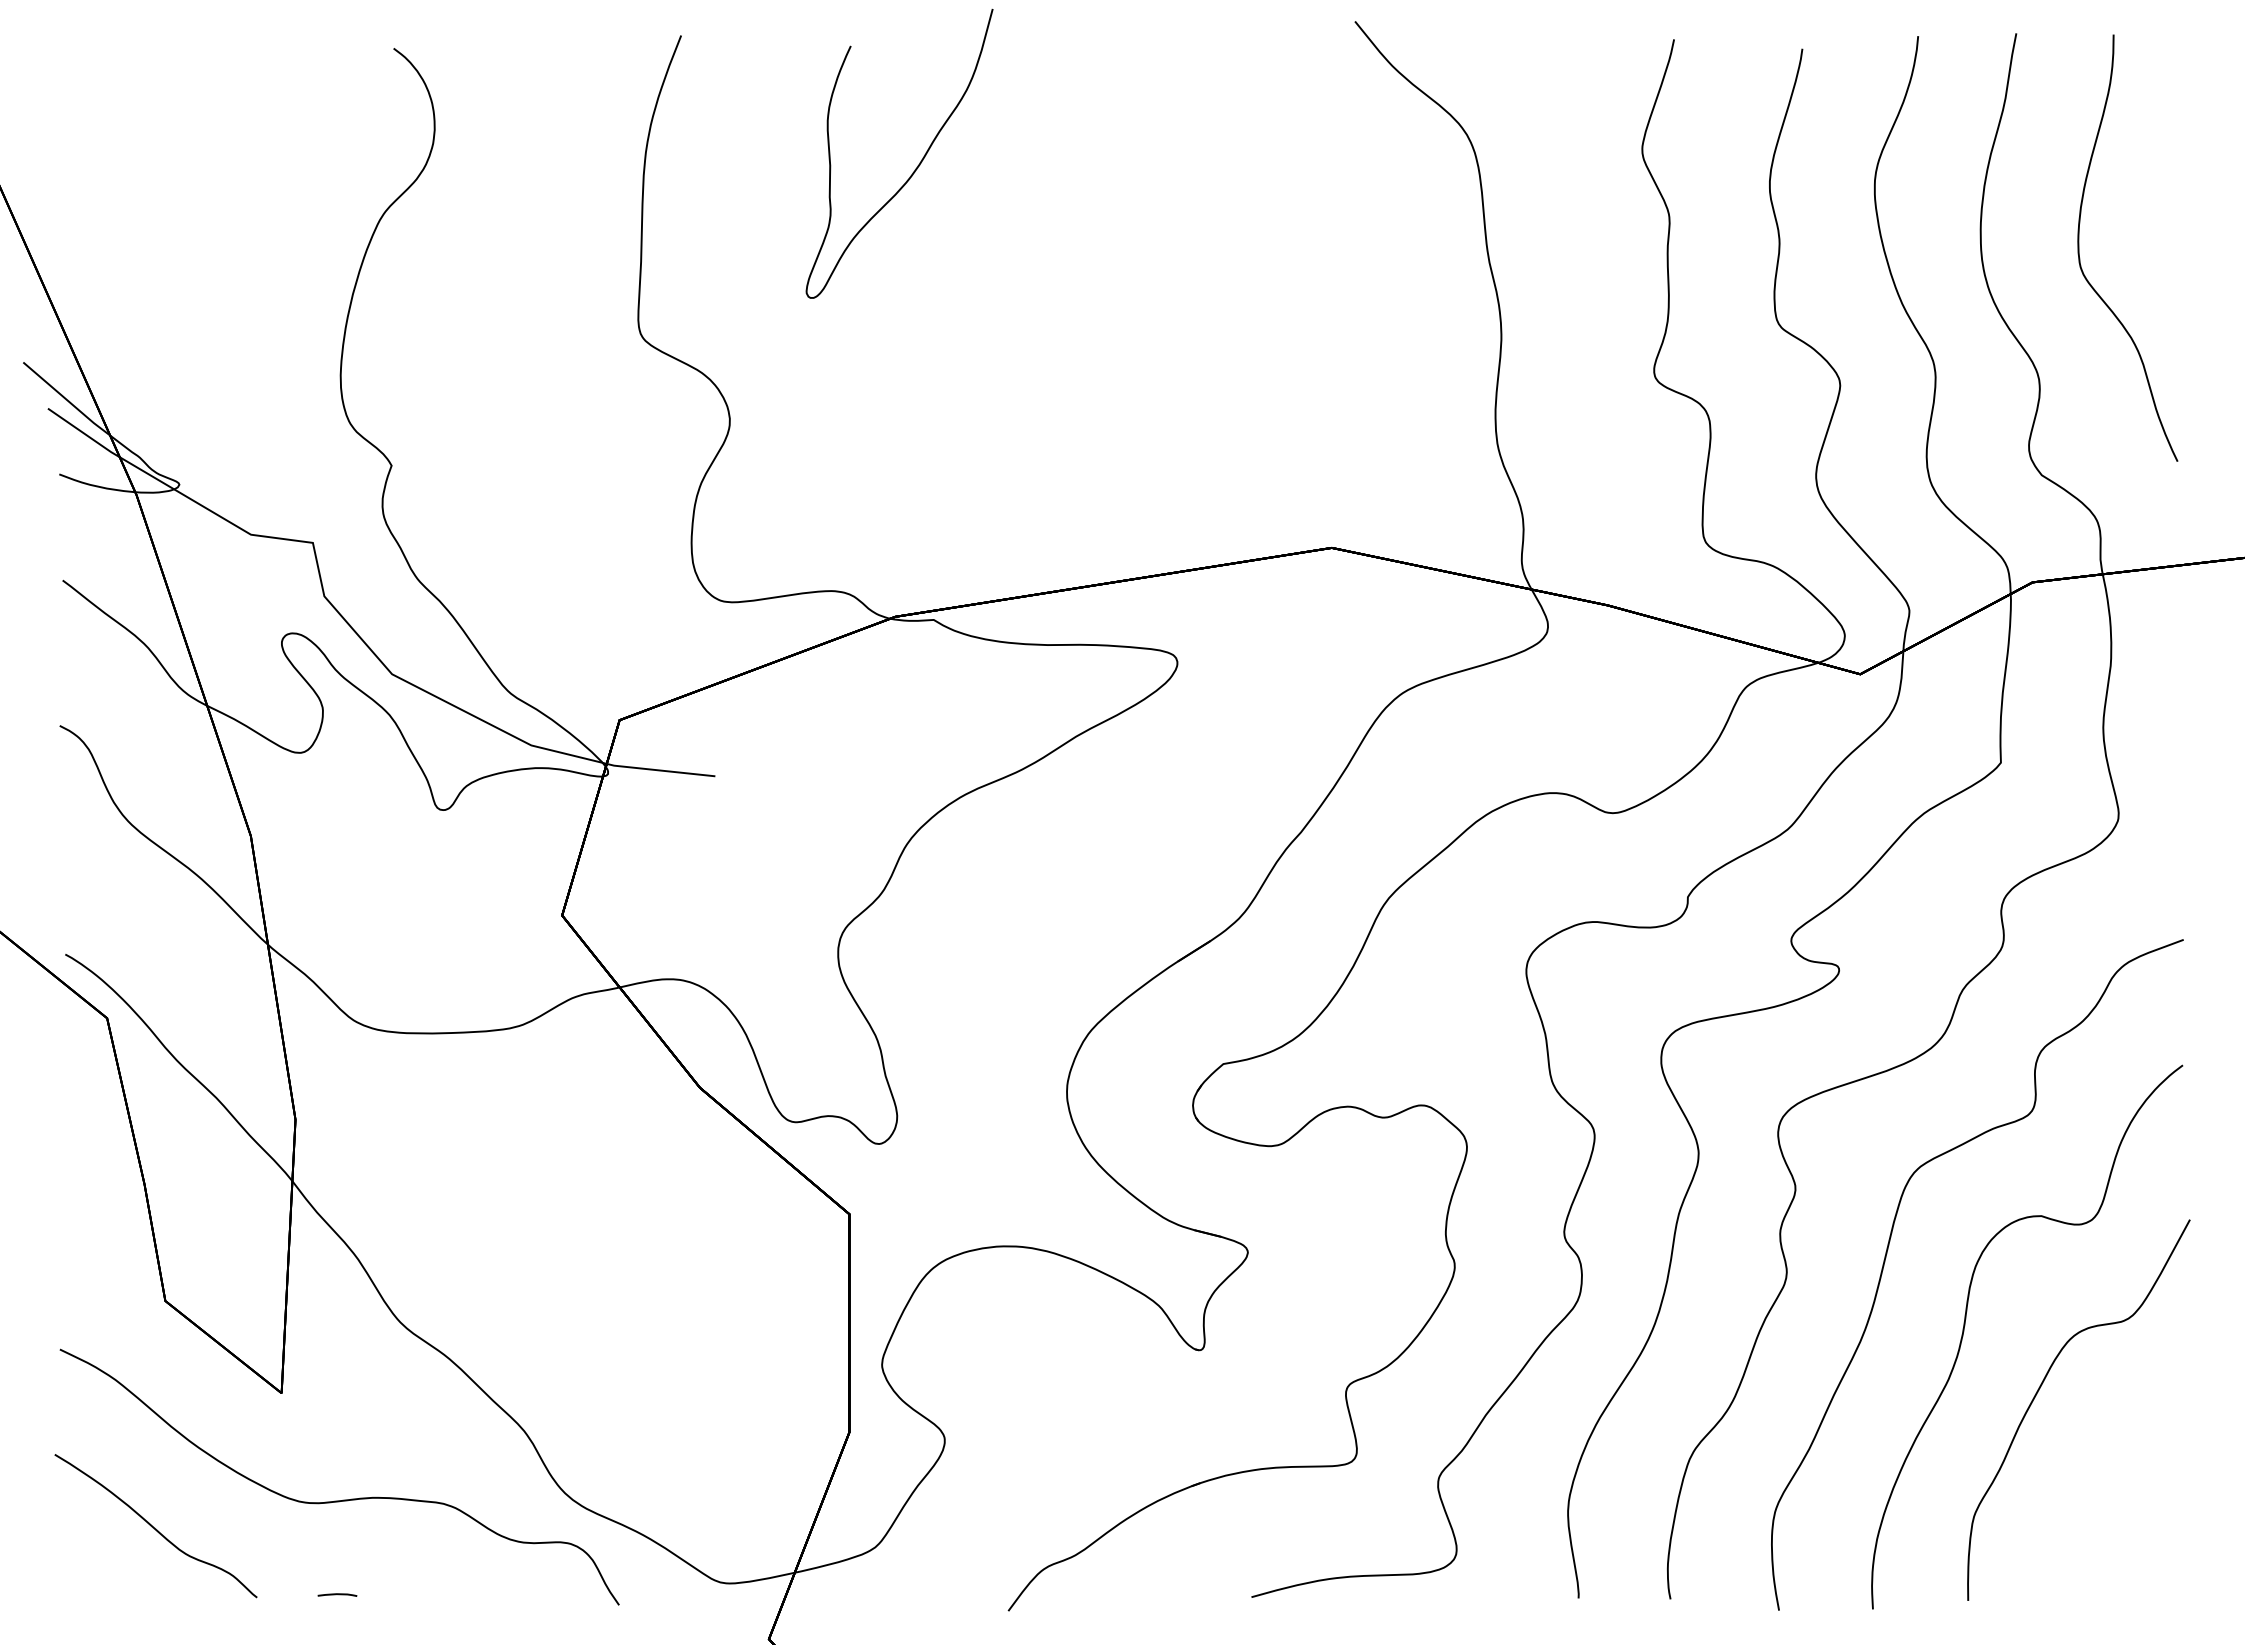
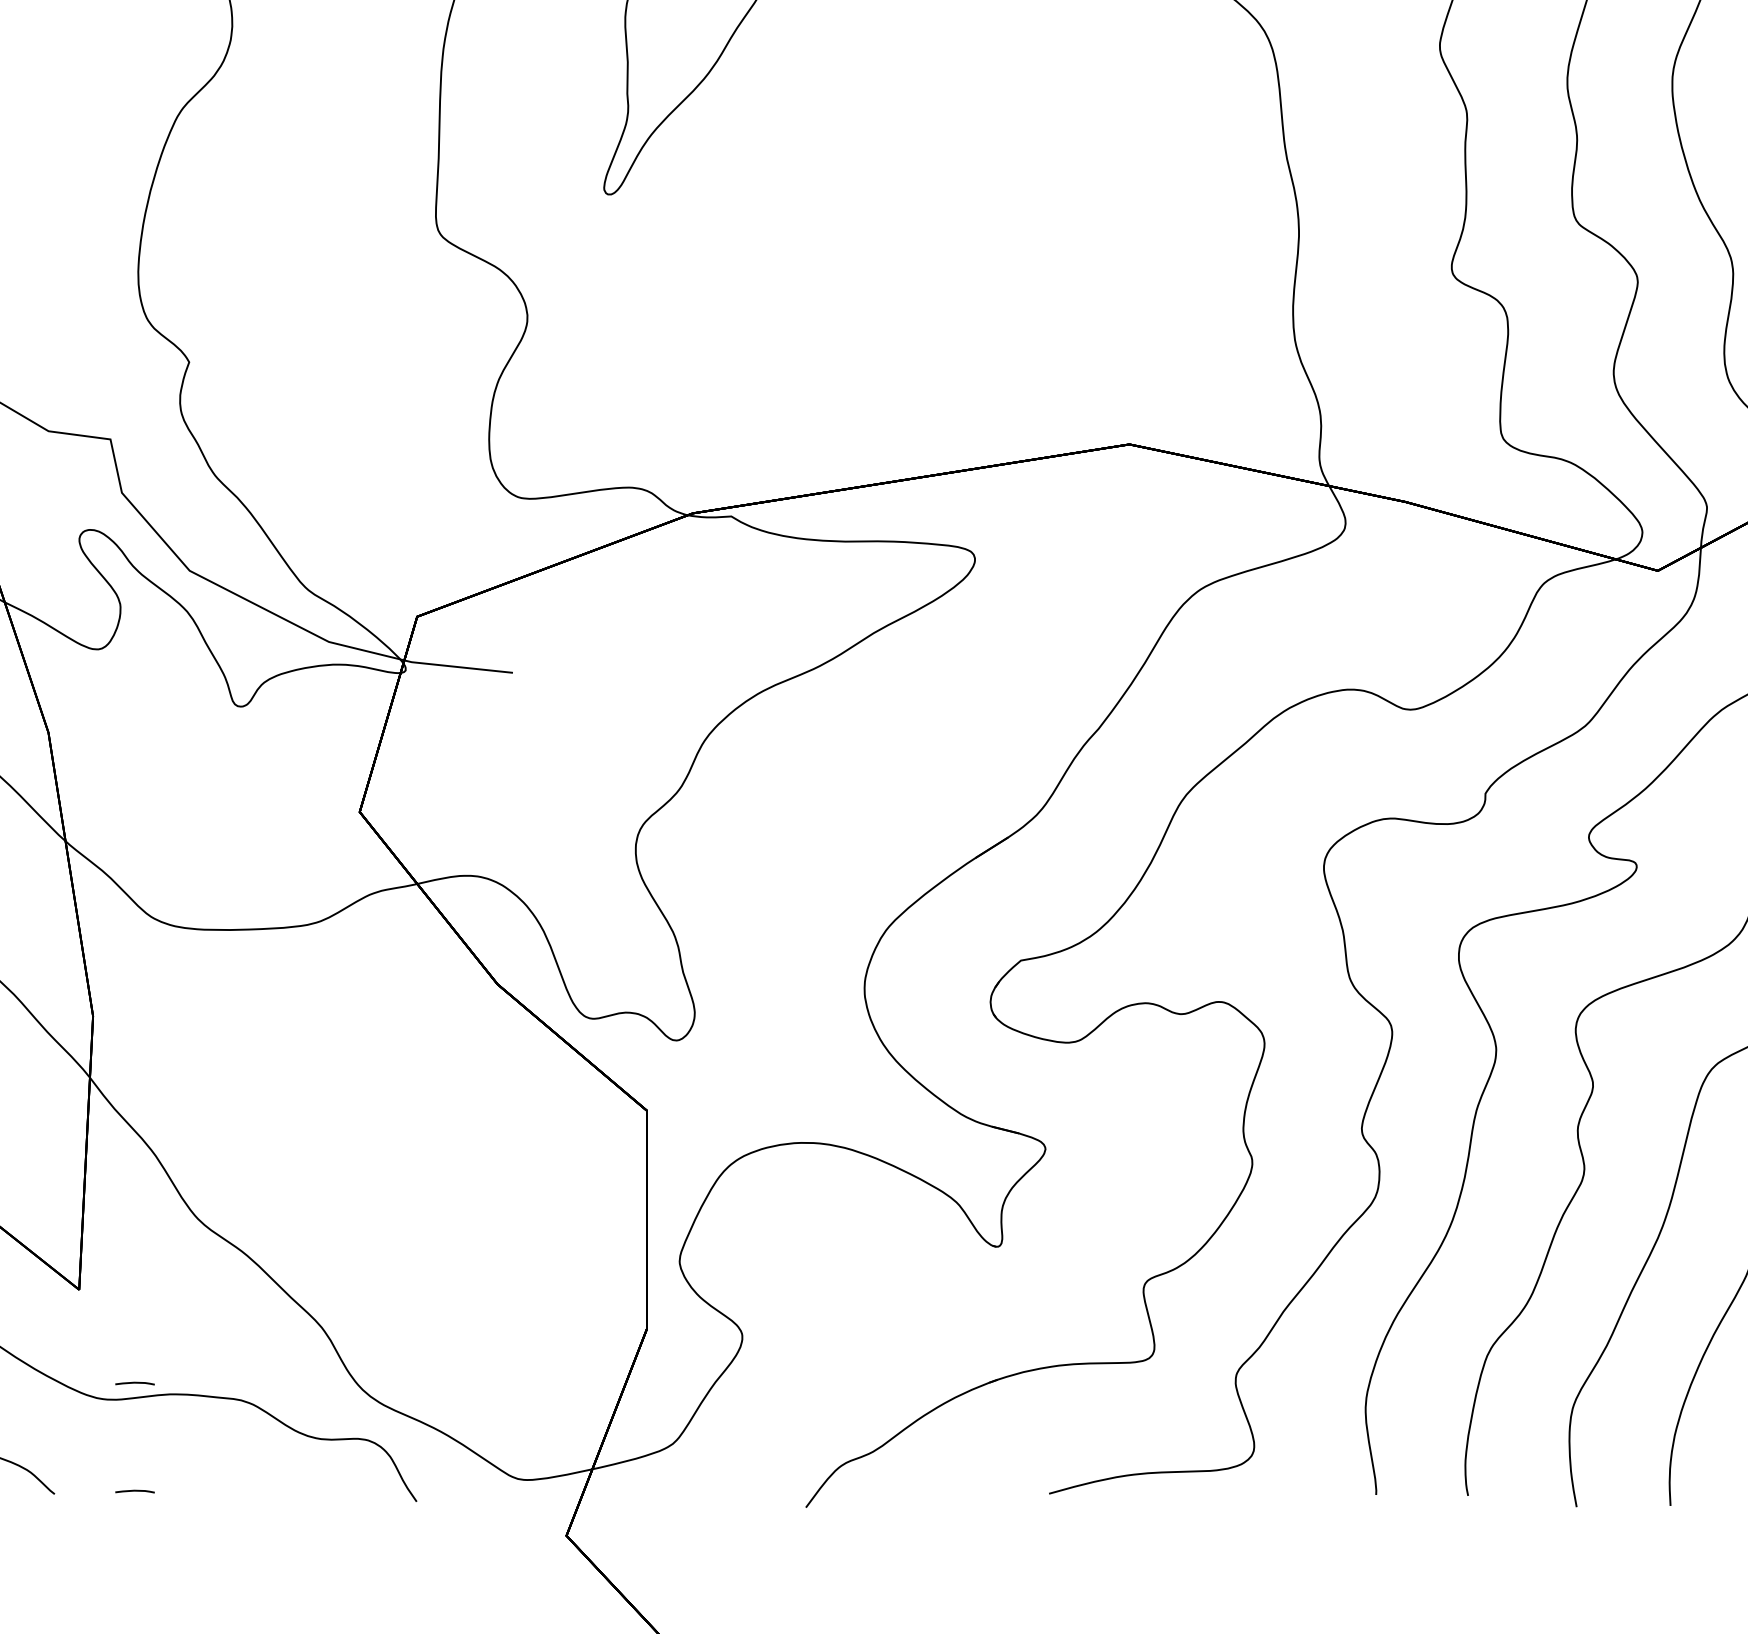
line: (337, 1486) -> (135, 1383), added

